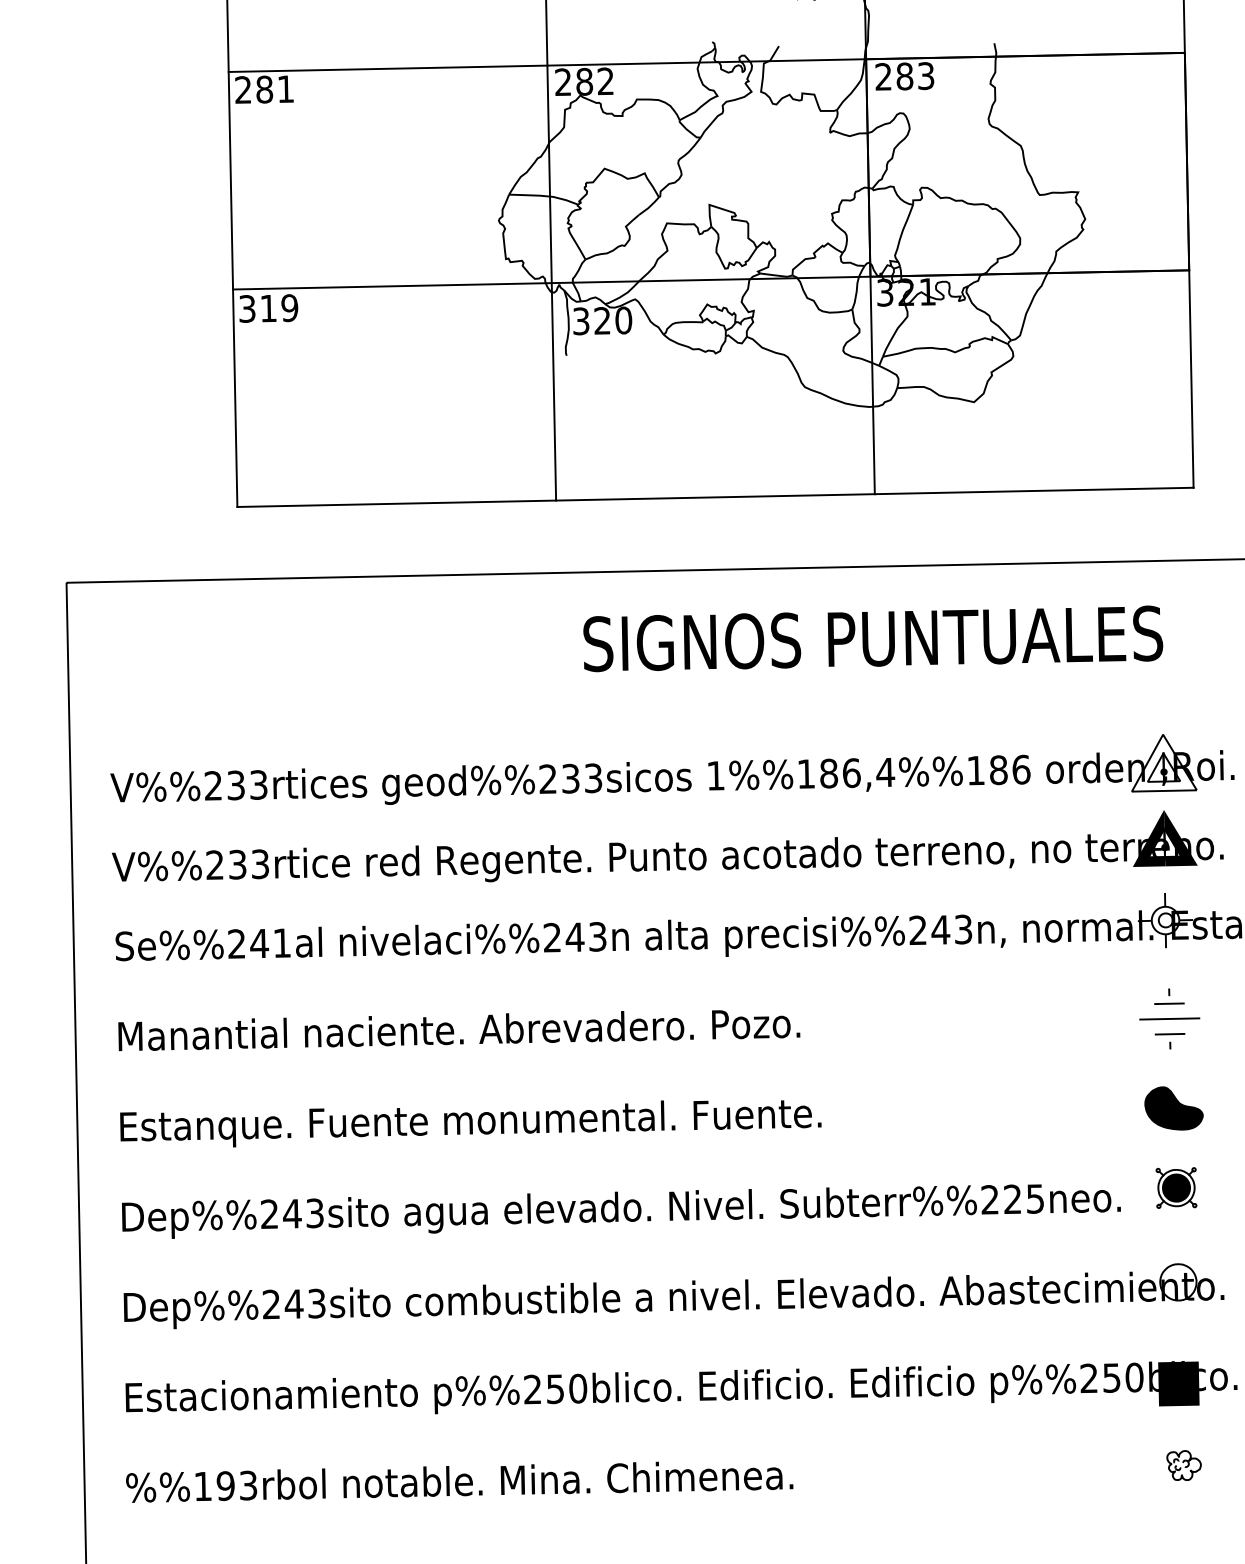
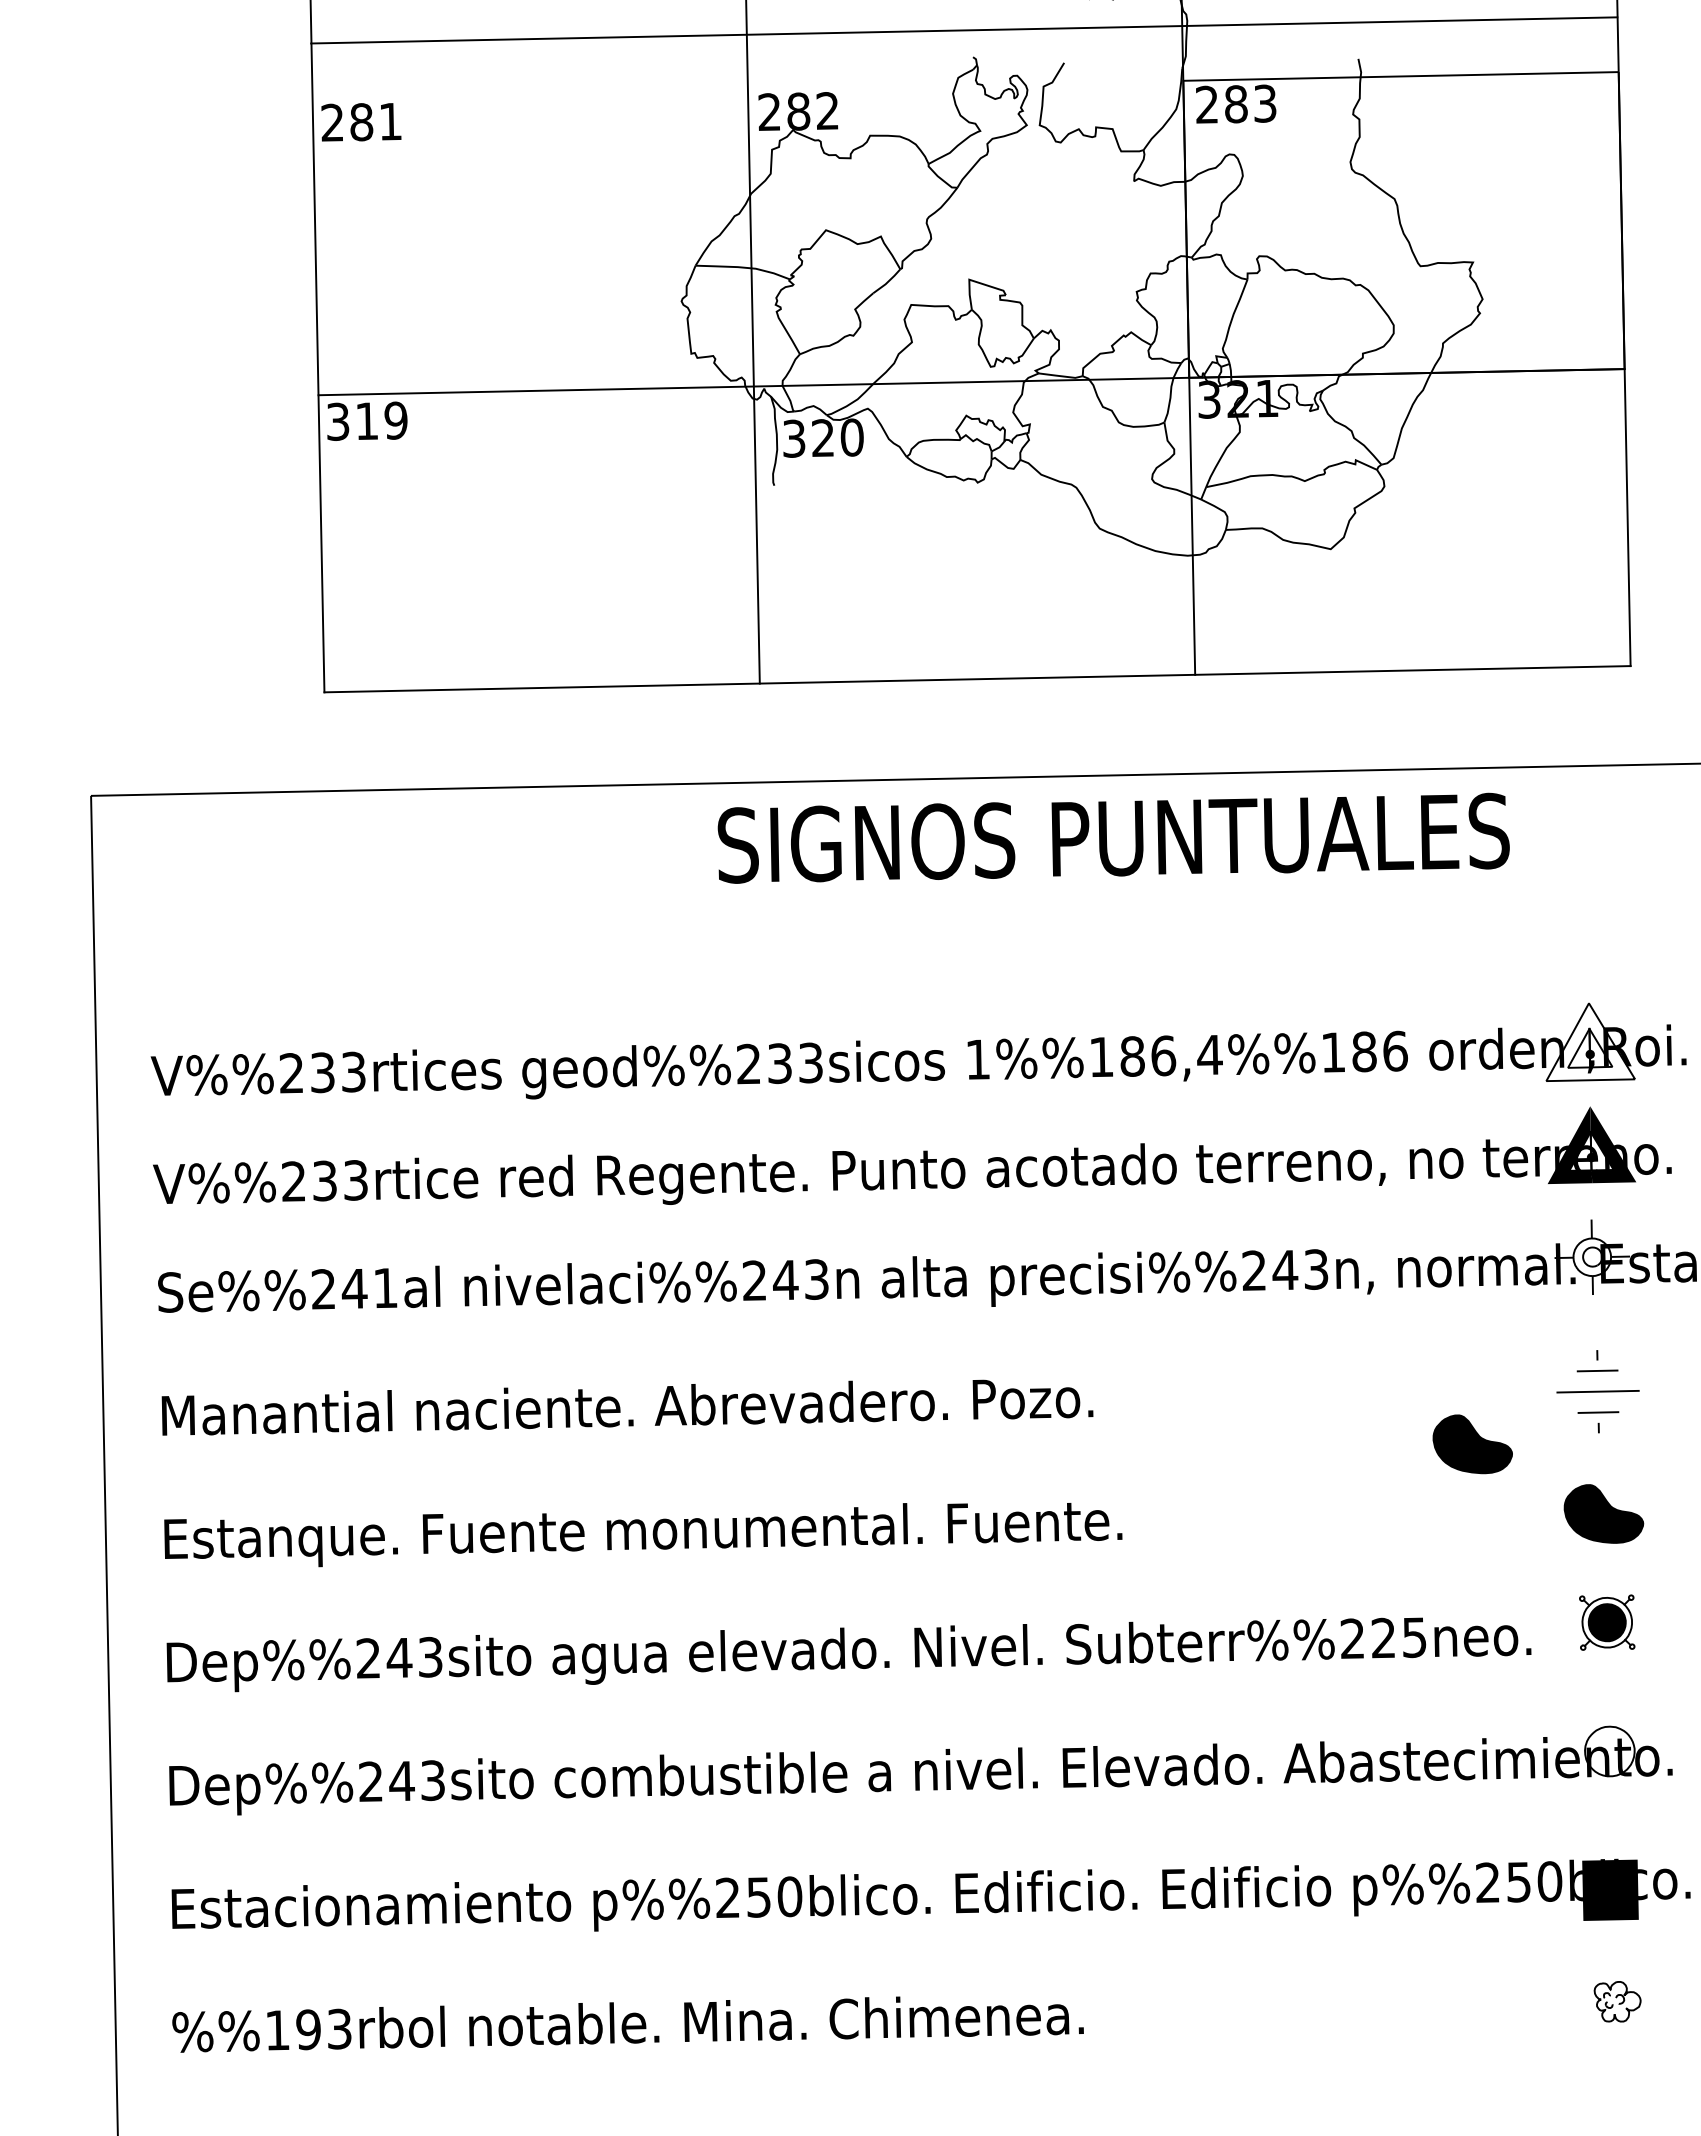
line: (706, 61) -> (963, 29), moved
text: (873, 638) -> (1114, 837), moved
part: (1077, 1057) -> (1472, 1444), added

